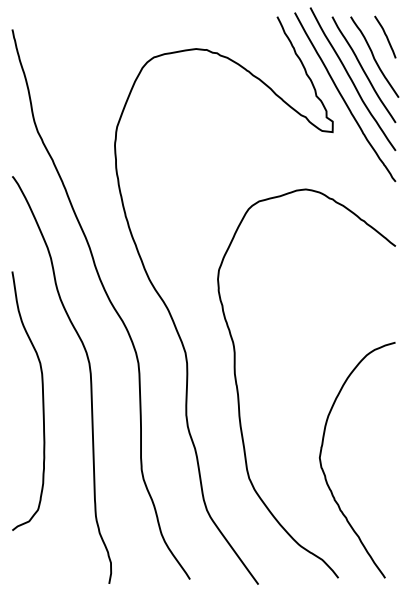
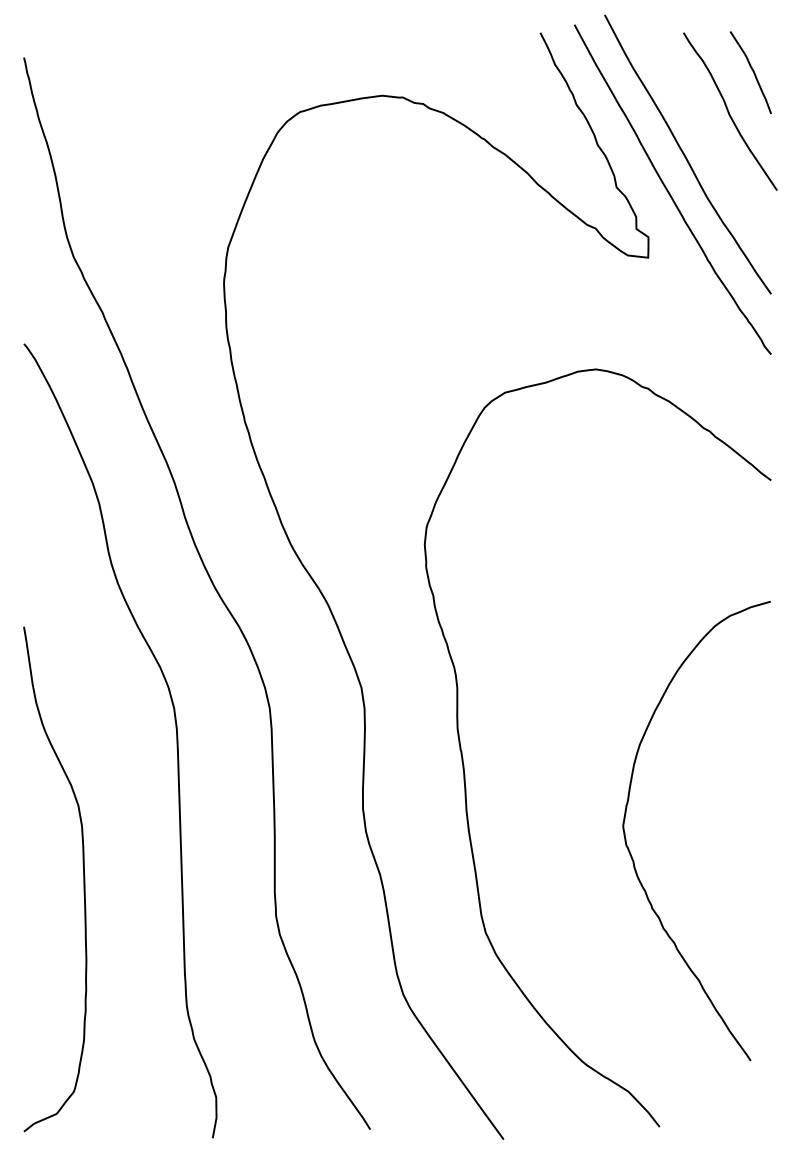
curve: (363, 69) -> (708, 135), removed
curve: (42, 400) -> (82, 878), moved
curve: (324, 471) -> (632, 852), moved

